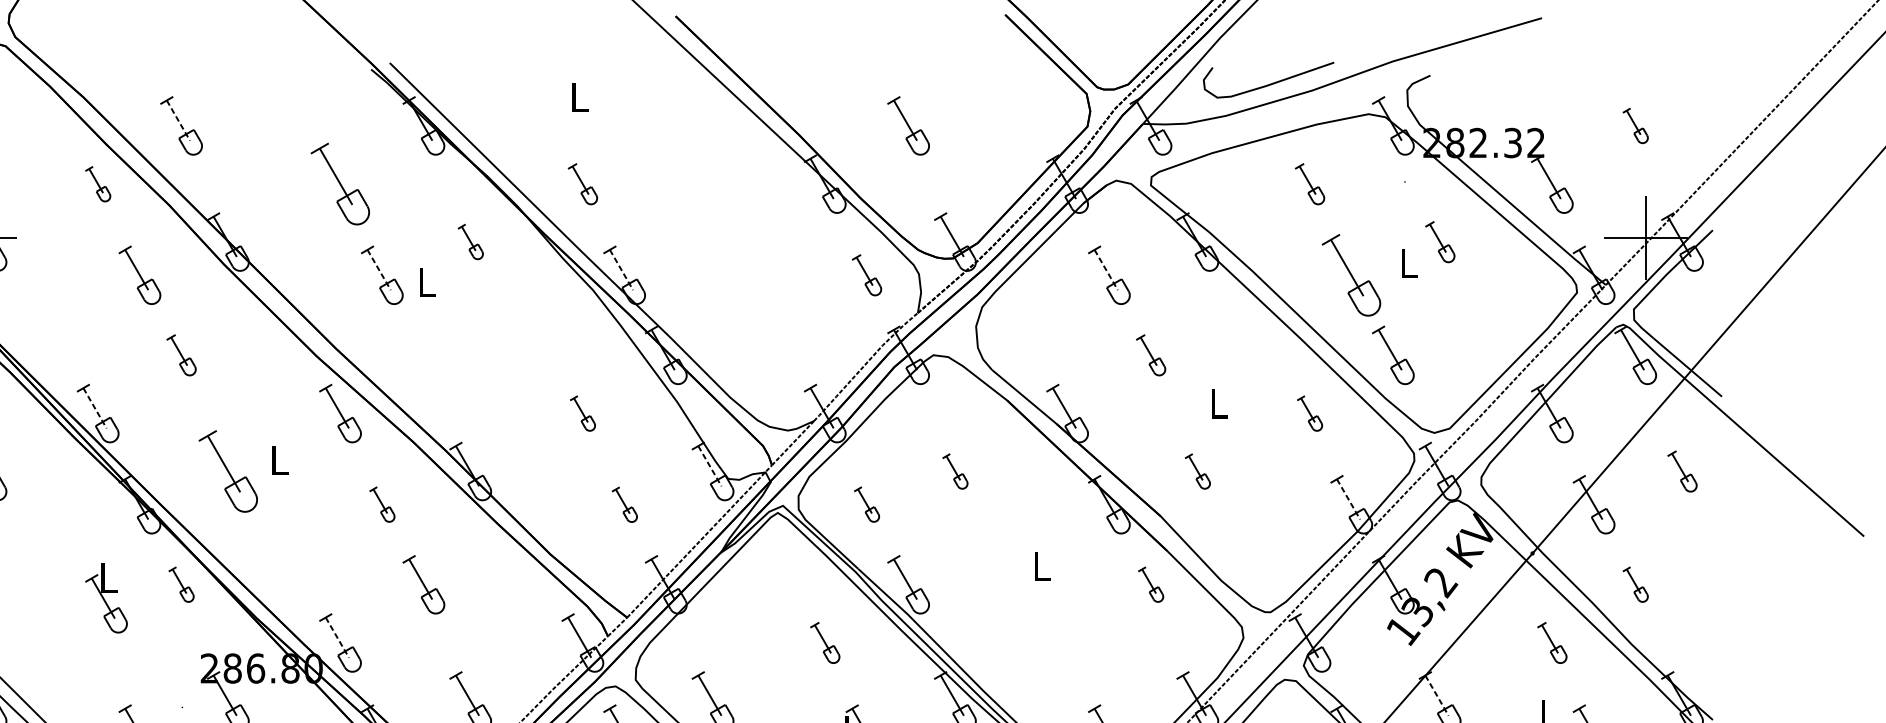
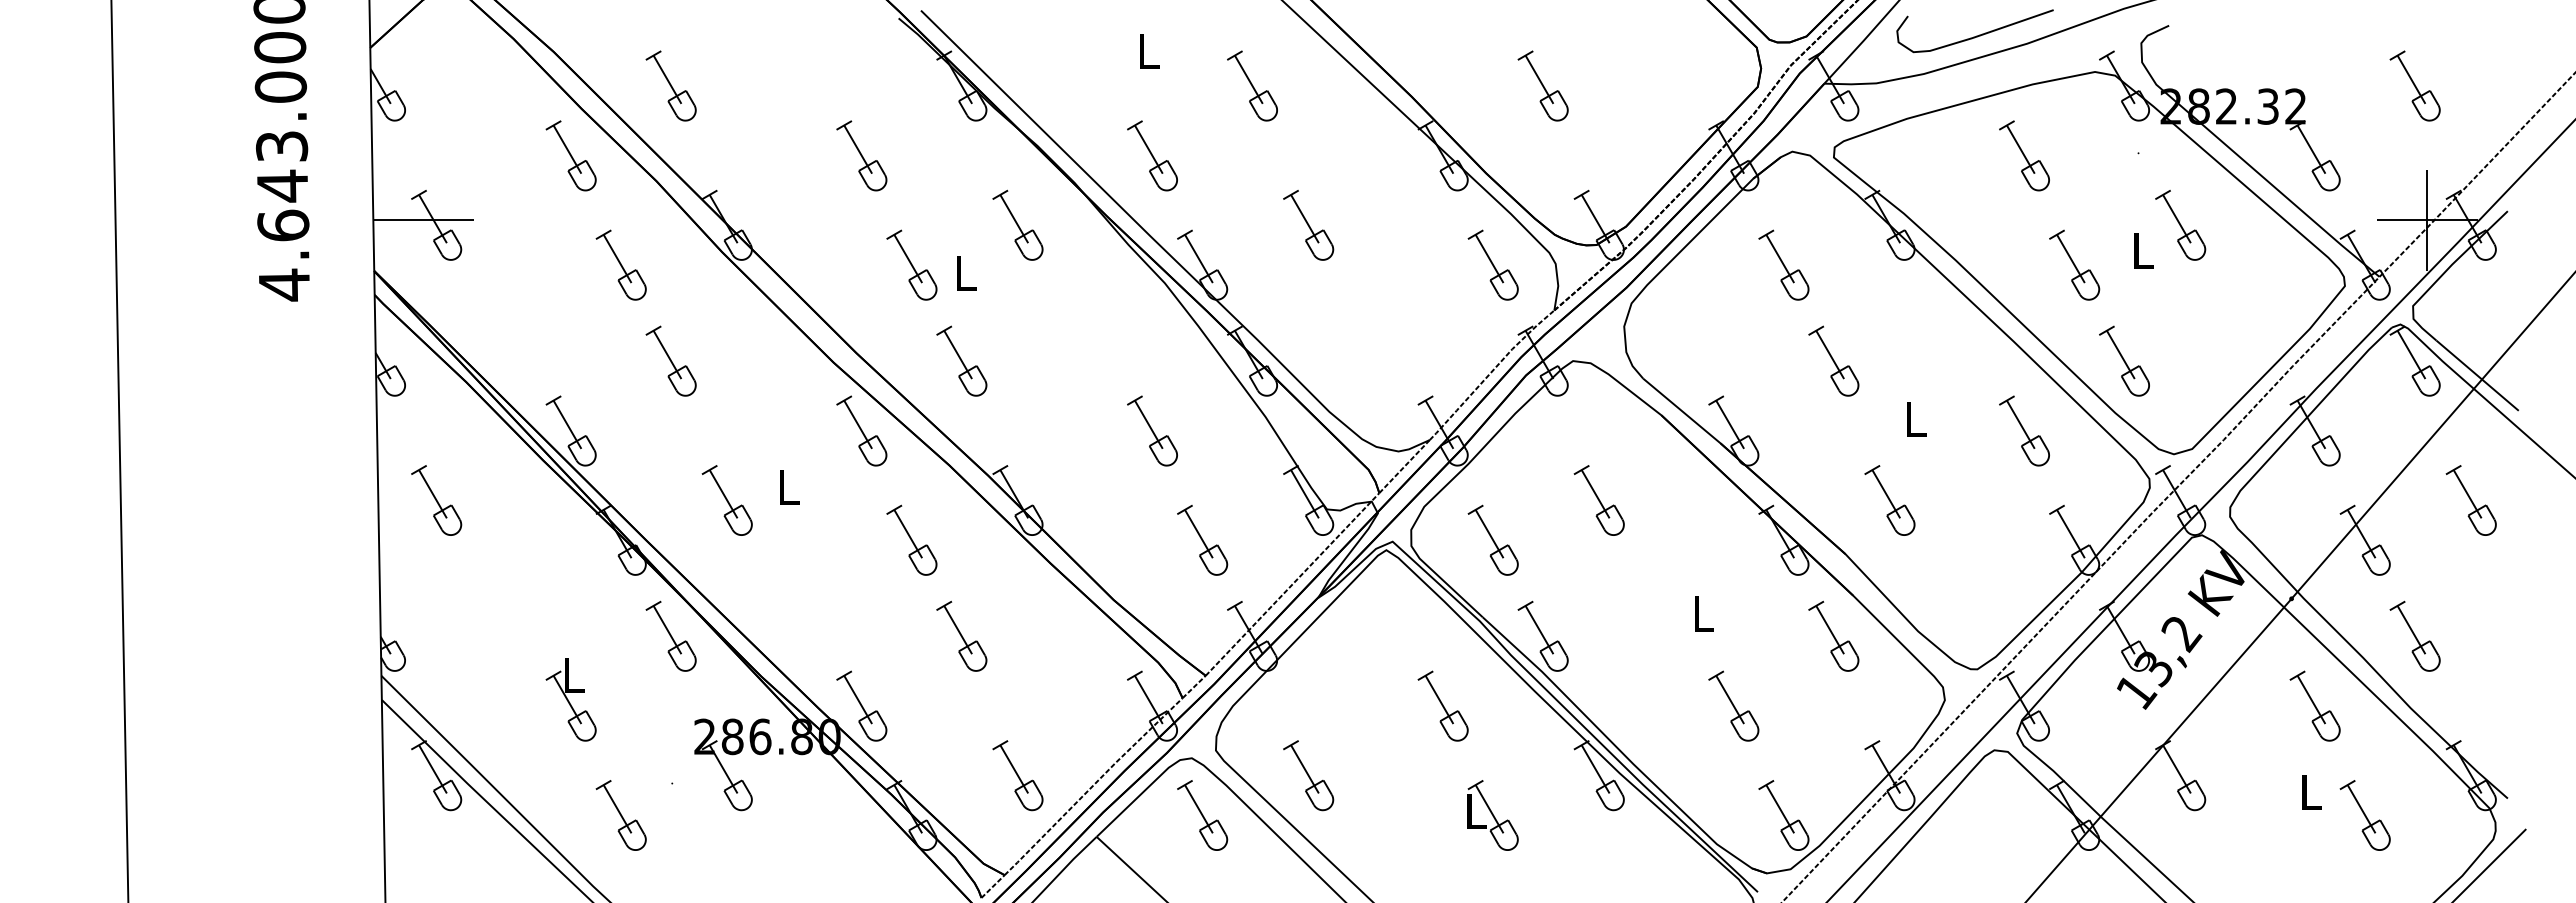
line: (178, 120) -> (667, 79), dashed -> solid
part: (666, 125) -> (1252, 85), added
part: (1635, 125) -> (2414, 85), size x1.67
part: (97, 183) -> (570, 155), size x1.67
part: (340, 183) -> (861, 155), size x0.71
part: (582, 183) -> (1152, 155), size x1.43
part: (1309, 183) -> (2024, 155), size x1.43
part: (470, 241) -> (1017, 224), size x1.67
part: (712, 242) -> (1308, 225), added
part: (1439, 242) -> (2180, 225), size x1.43
line: (379, 269) -> (908, 258), dashed -> solid
line: (621, 269) -> (1198, 258), dashed -> solid
line: (1106, 269) -> (1780, 258), dashed -> solid
part: (866, 274) -> (1492, 264), size x1.43
part: (1351, 274) -> (2074, 264), size x0.71
part: (180, 354) -> (670, 360), size x1.43
part: (423, 354) -> (961, 360), added
part: (1150, 354) -> (1833, 360), size x1.43
line: (95, 408) -> (567, 424), dashed -> solid
part: (582, 413) -> (1152, 430), size x1.67
part: (1309, 413) -> (2024, 430), size x1.67
line: (709, 466) -> (1304, 494), dashed -> solid
part: (227, 471) -> (726, 500), size x0.71
part: (954, 471) -> (1598, 500), size x1.67
part: (1197, 471) -> (1889, 500), size x1.67
part: (1681, 471) -> (2470, 500), size x1.43
line: (1348, 499) -> (2070, 534), dashed -> solid
part: (381, 503) -> (911, 539), size x1.67
part: (866, 503) -> (1492, 539), size x1.67
part: (624, 504) -> (1202, 540), size x1.67
part: (180, 584) -> (670, 635), size x1.67
part: (1150, 584) -> (1833, 635), size x1.67
part: (1635, 584) -> (2414, 635), size x1.67
part: (105, 598) -> (570, 699), moved
line: (337, 637) -> (858, 699), dashed -> solid
part: (824, 642) -> (1442, 705), size x1.43
part: (1067, 642) -> (1733, 705), added
part: (1551, 642) -> (2314, 705), size x1.43
line: (1436, 695) -> (2176, 769), dashed -> solid

